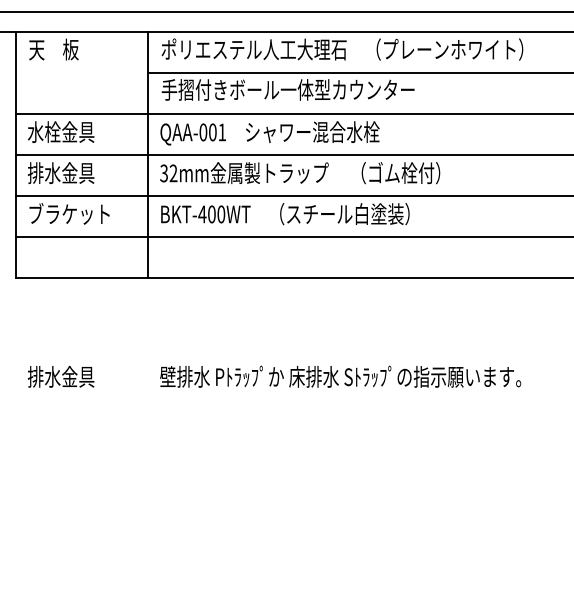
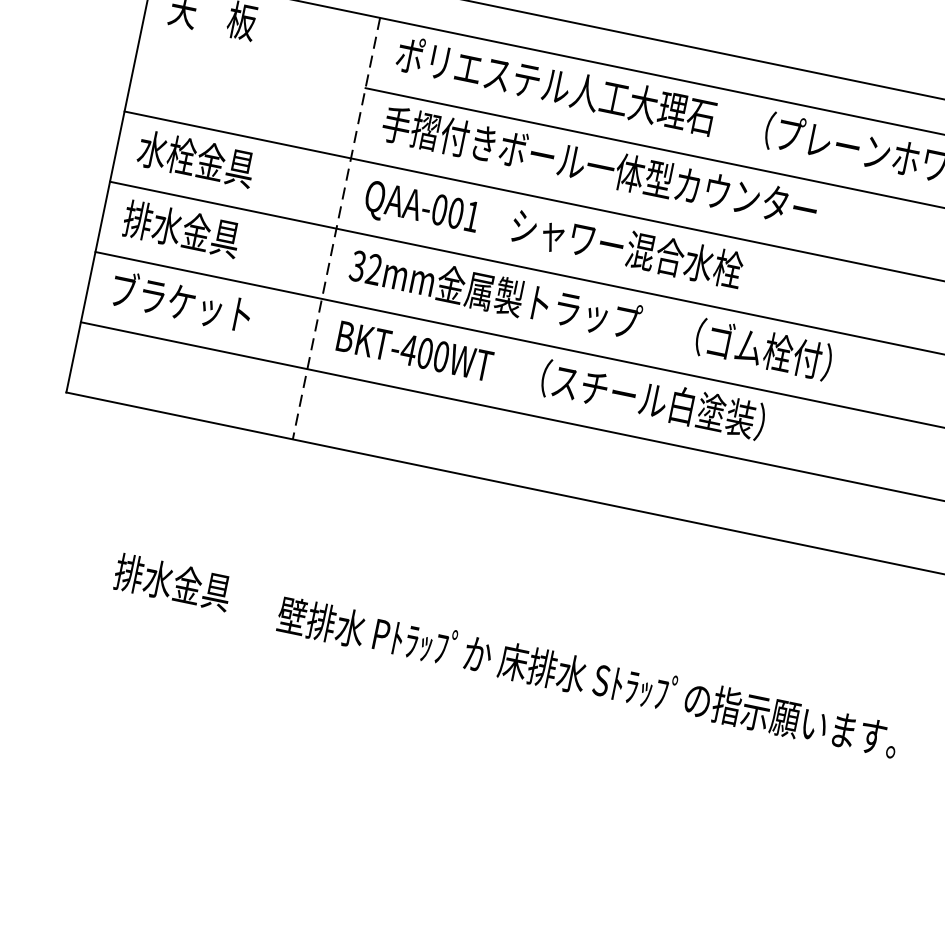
line: (147, 155) -> (335, 229), solid -> dashed
text: (60, 376) -> (171, 581), moved

